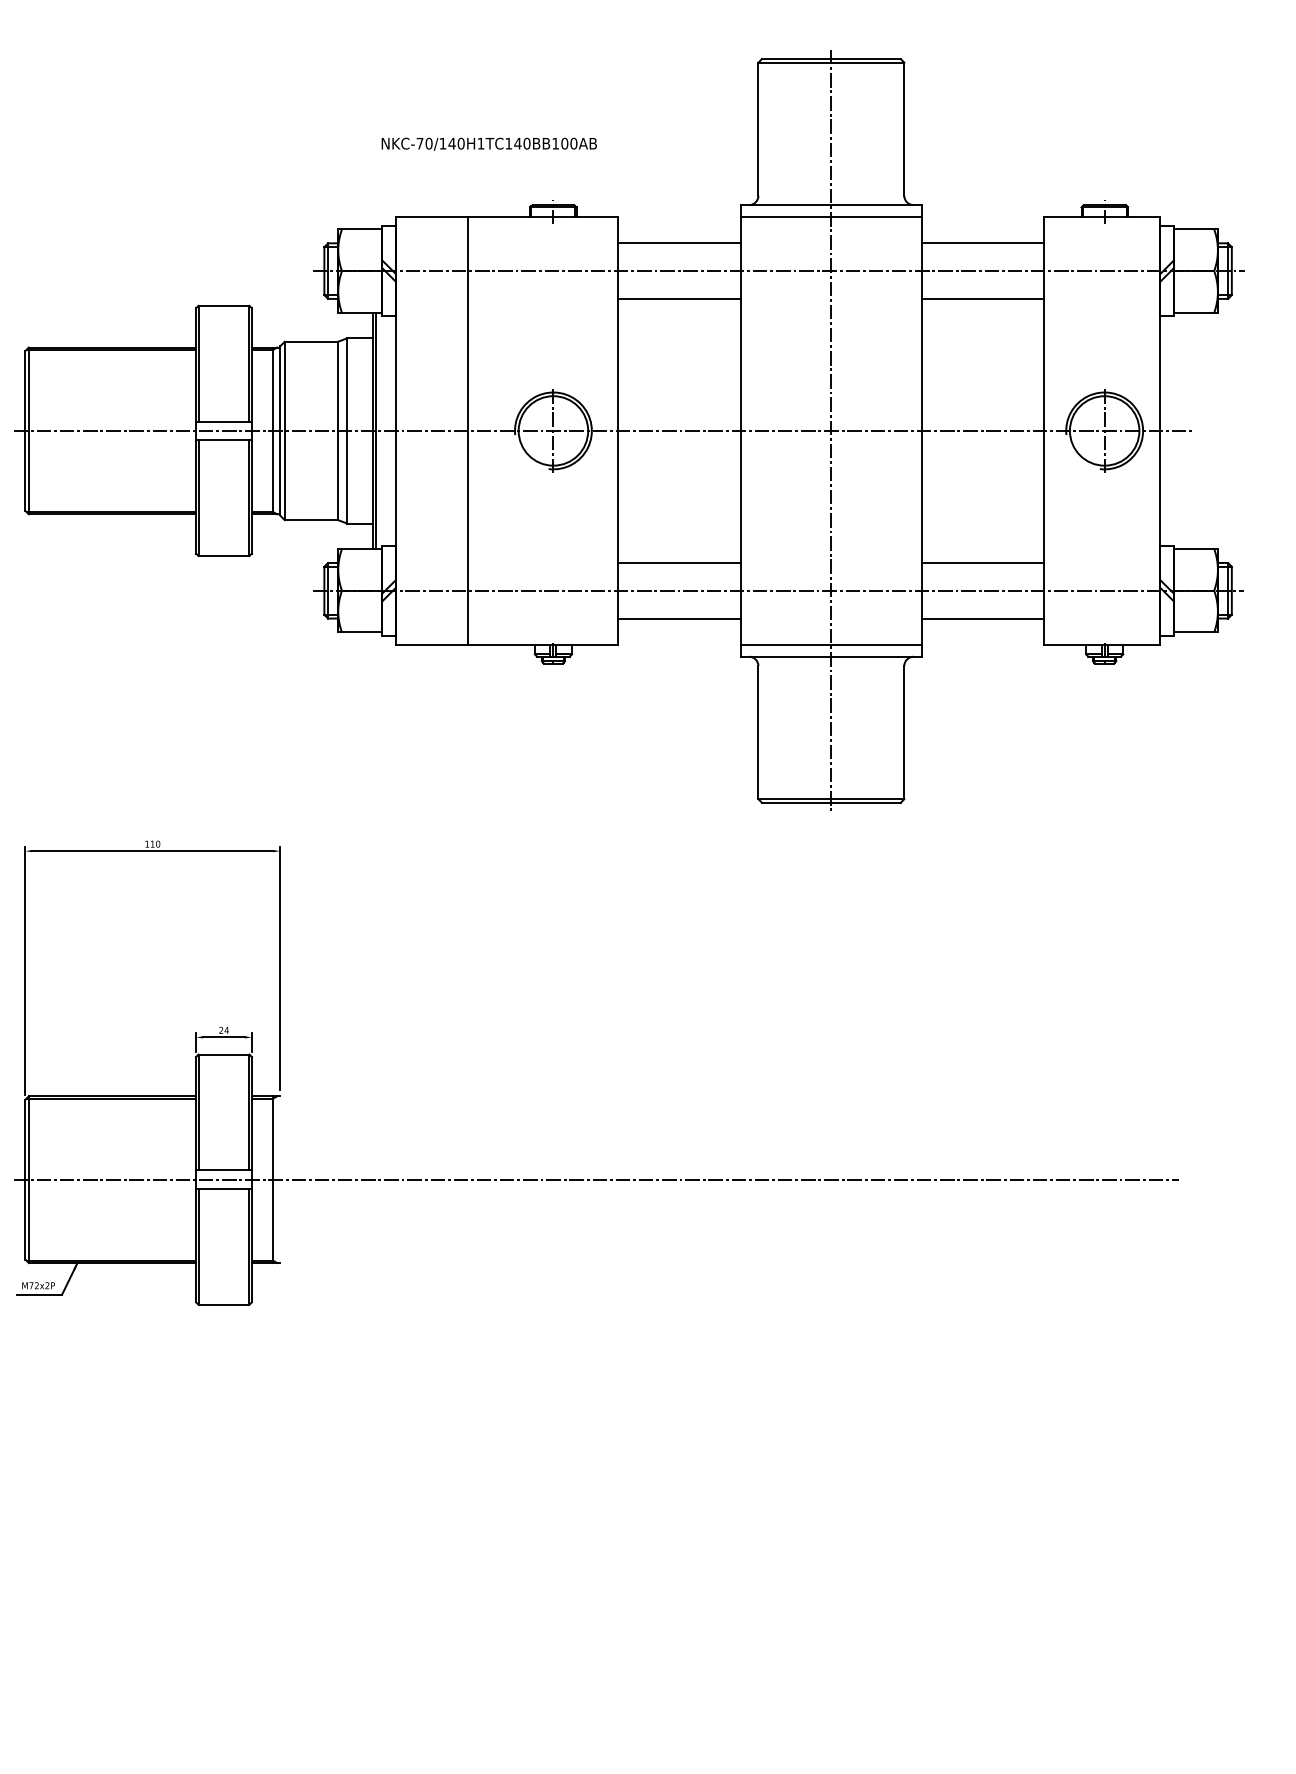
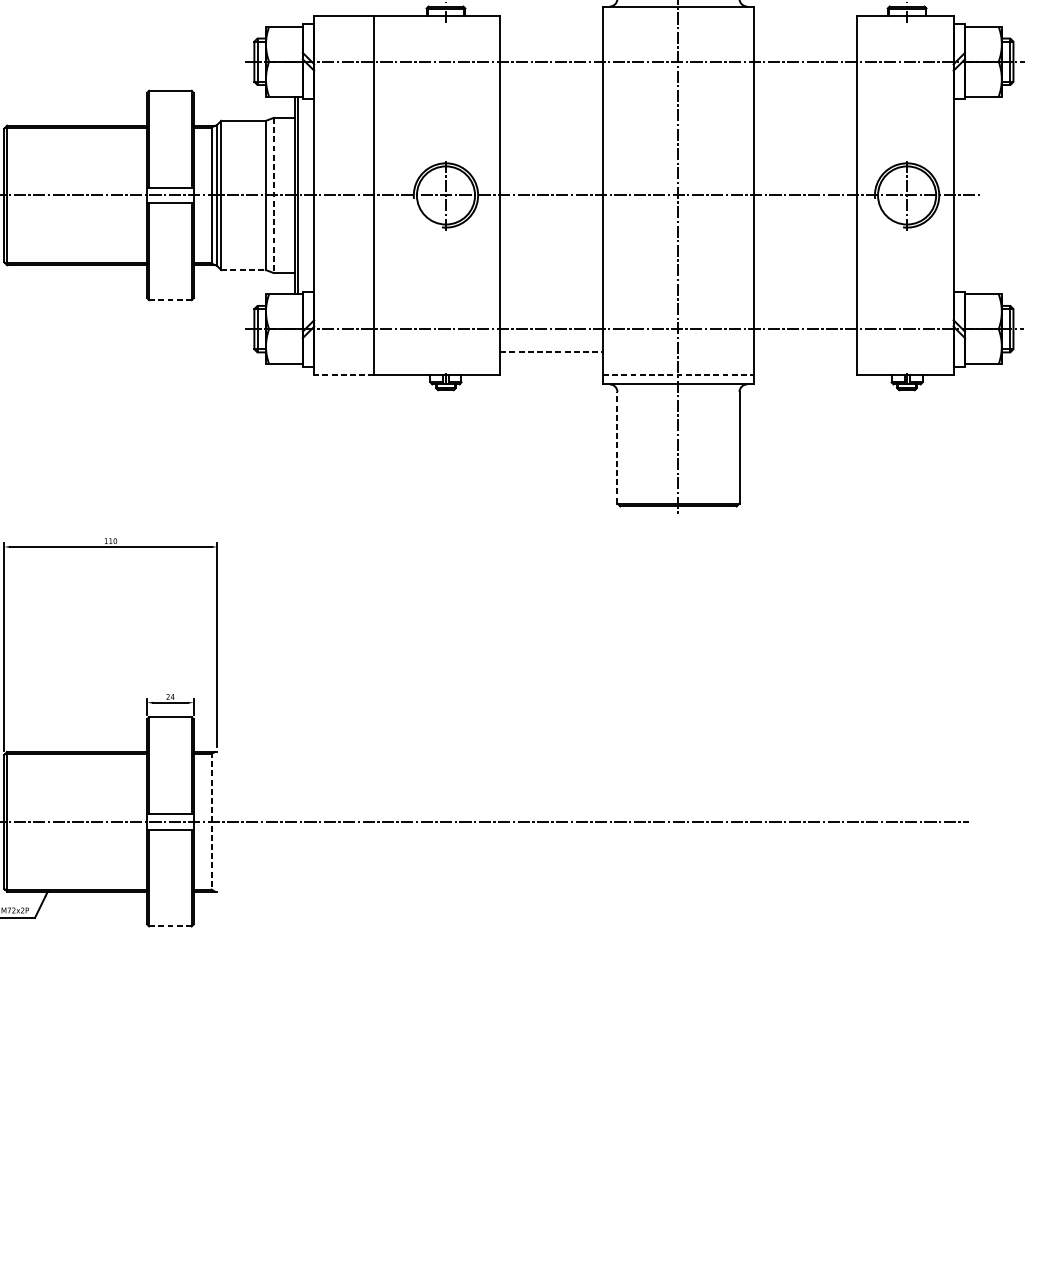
line: (831, 216) -> (678, 16), removed
line: (679, 243) -> (551, 38), removed
line: (982, 243) -> (804, 38), removed
line: (679, 298) -> (551, 84), removed
line: (982, 298) -> (804, 84), removed
line: (347, 430) -> (273, 195), solid -> dashed
line: (311, 520) -> (243, 270), solid -> dashed
line: (224, 556) -> (170, 300), solid -> dashed
line: (679, 562) -> (551, 305), removed
line: (982, 562) -> (804, 305), removed
line: (680, 618) -> (552, 352), solid -> dashed
line: (982, 618) -> (804, 352), removed
line: (431, 645) -> (343, 374), solid -> dashed
line: (831, 645) -> (678, 374), solid -> dashed
line: (758, 732) -> (617, 447), solid -> dashed
line: (273, 1180) -> (211, 822), solid -> dashed
line: (224, 1304) -> (170, 926), solid -> dashed

